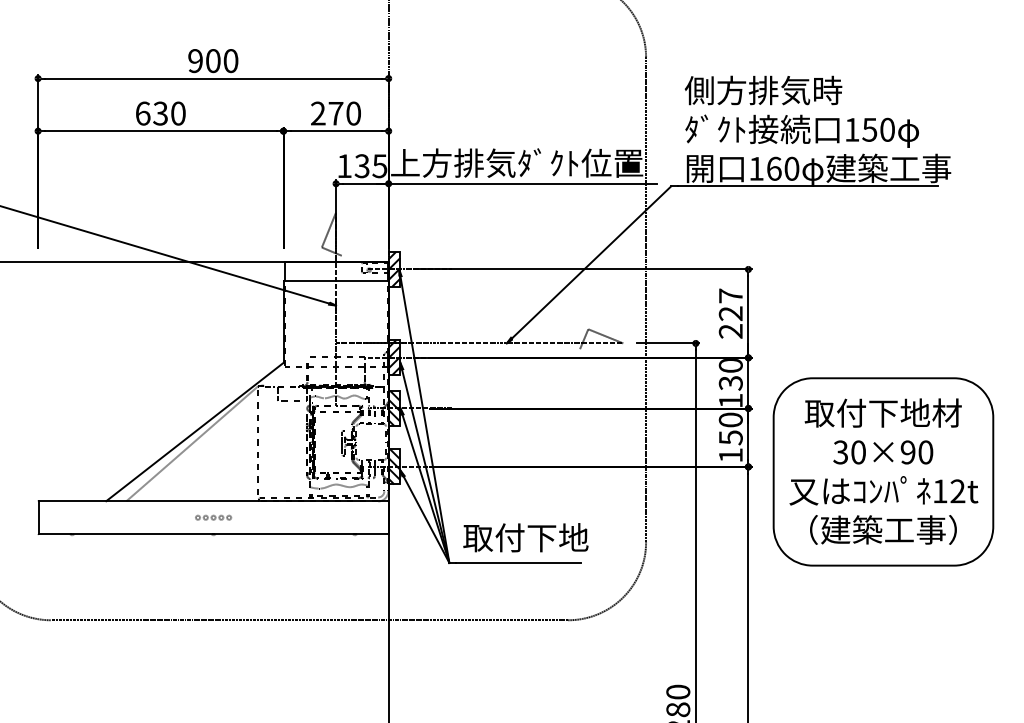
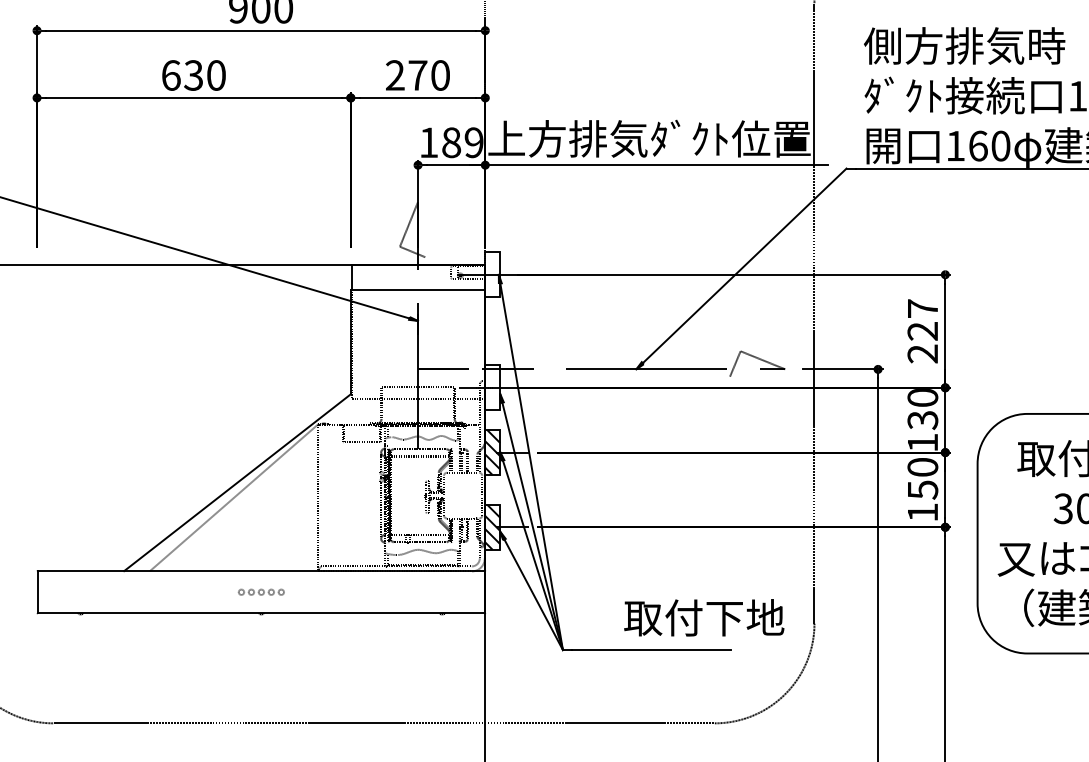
text: (370, 166) -> (462, 143), 135 -> 189
hatch: (394, 268) -> (492, 273), removed
hatch: (394, 357) -> (492, 387), removed
text: (525, 537) -> (703, 617), moved

